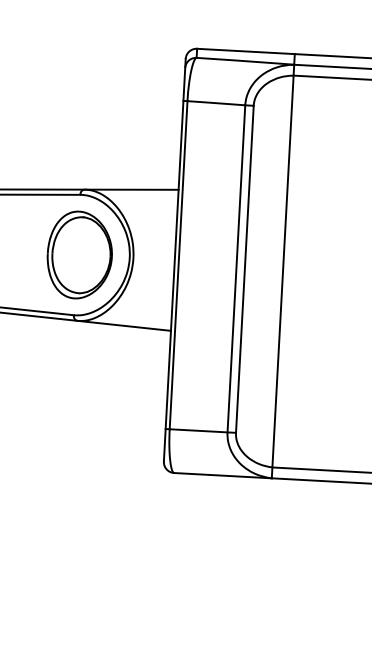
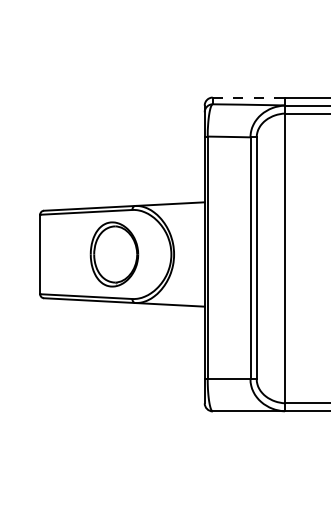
line: (246, 51) -> (249, 97), solid -> dashed
part: (79, 255) -> (114, 254), moved

